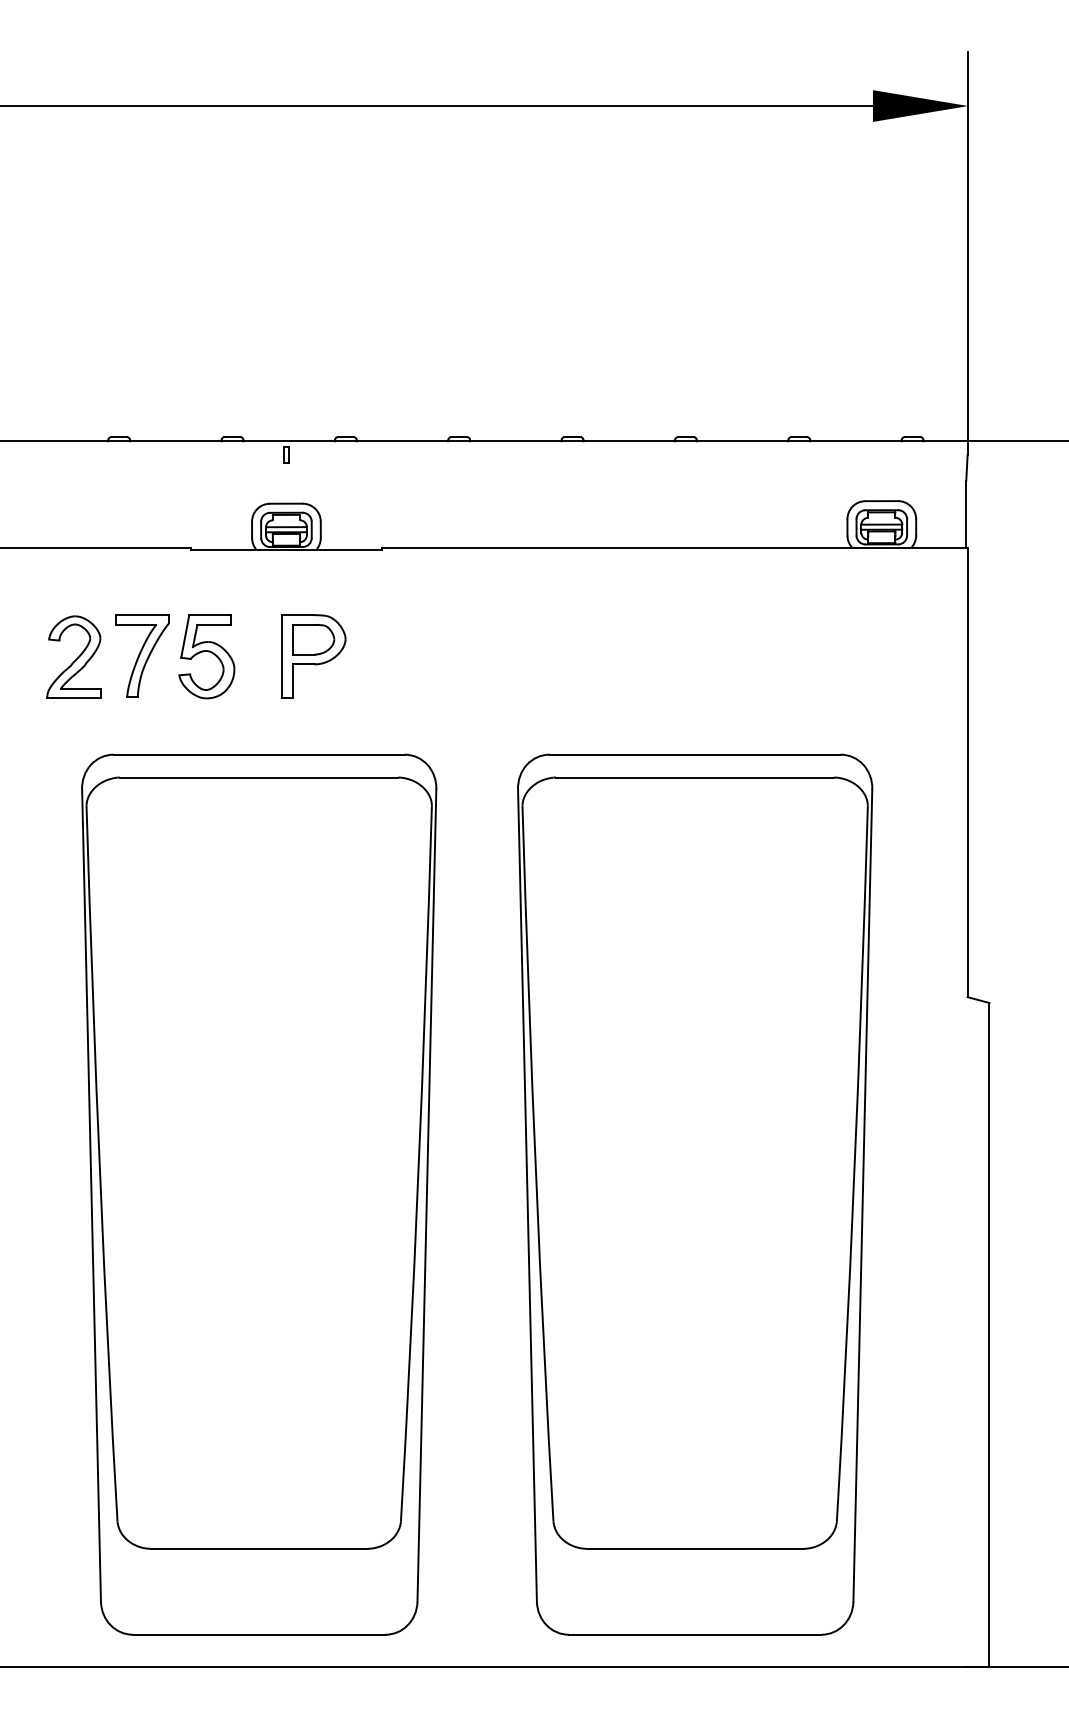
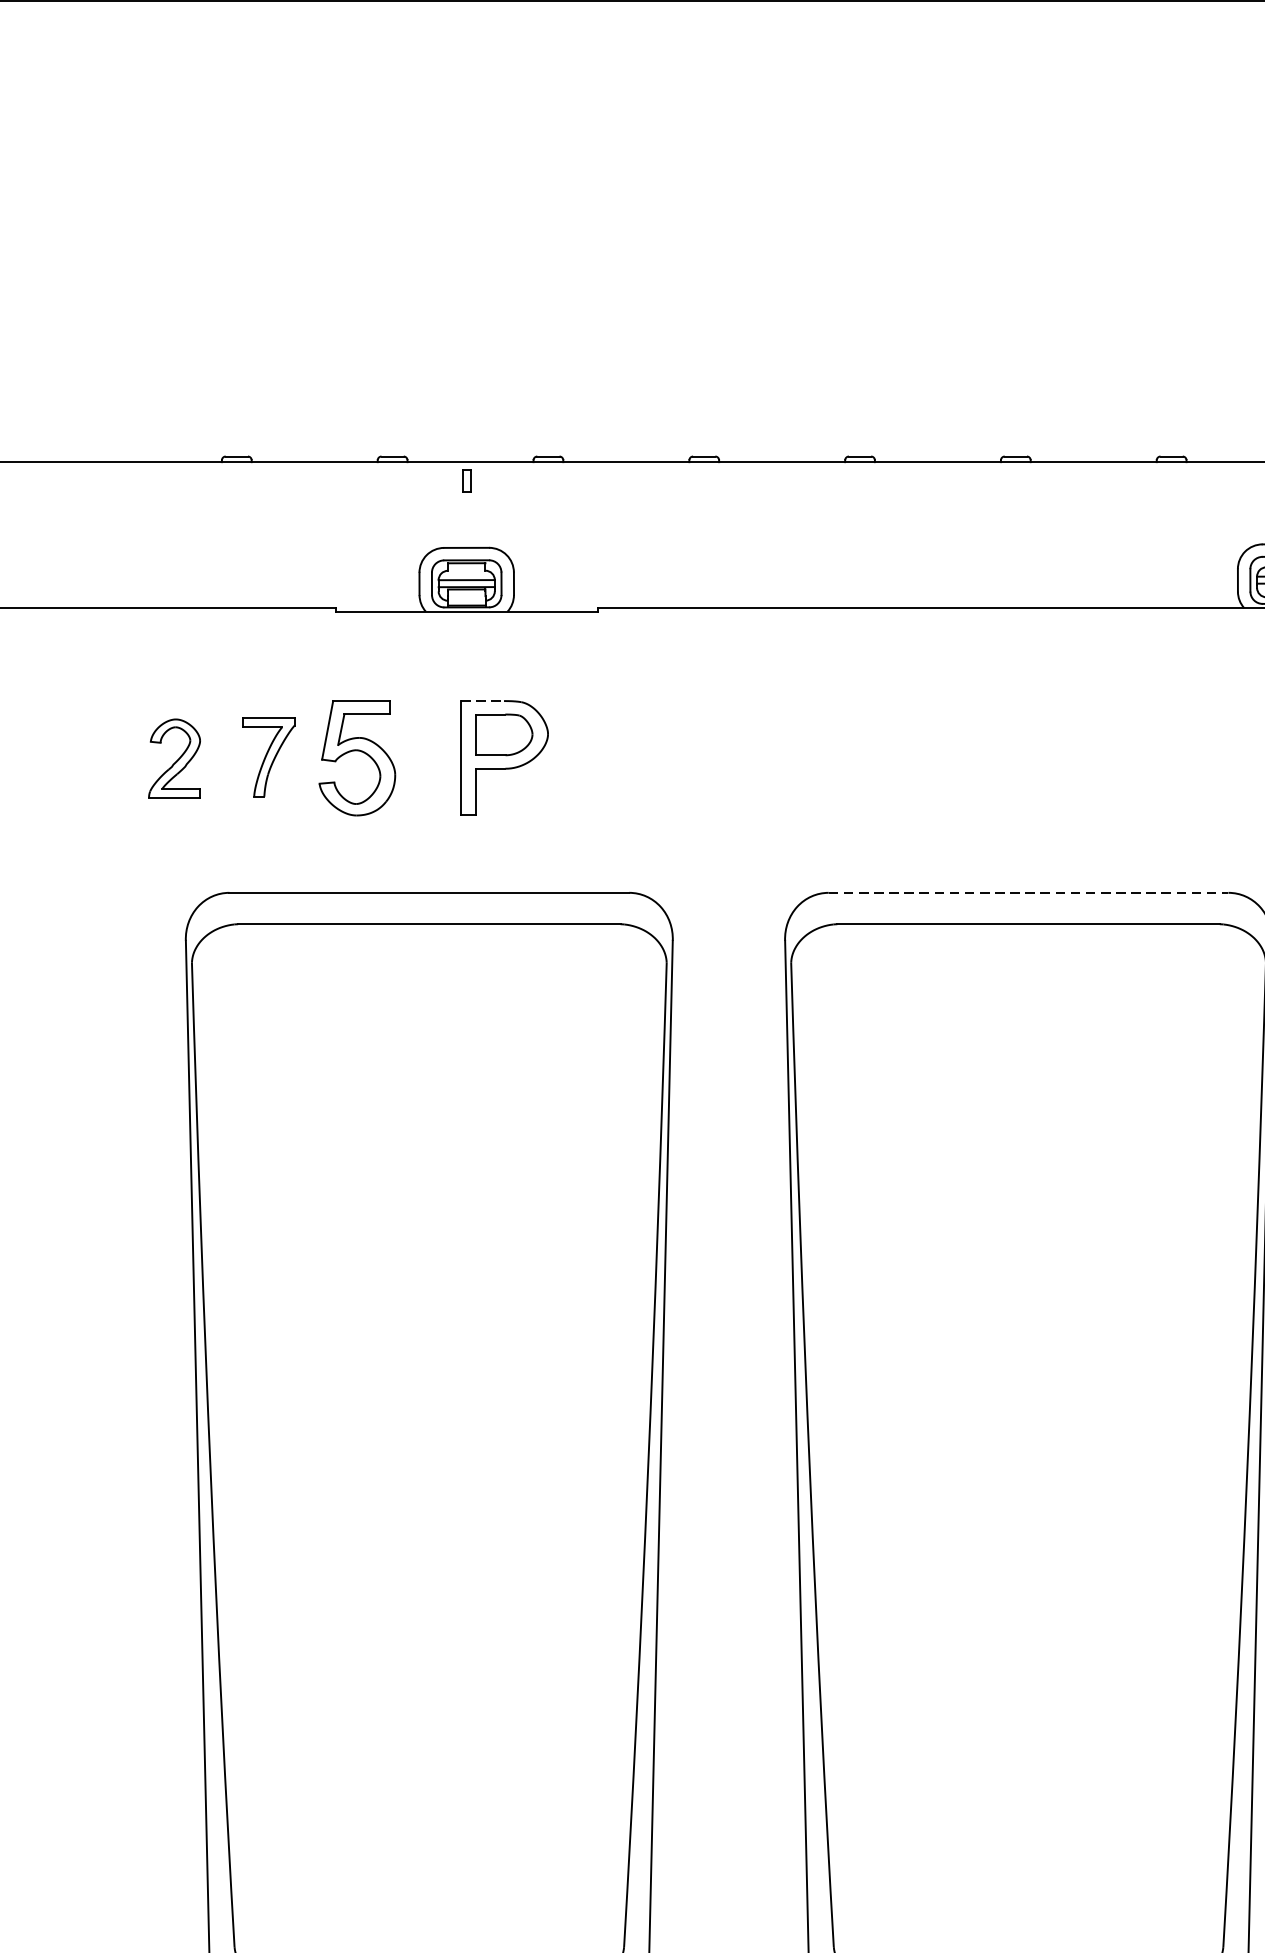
line: (297, 615) -> (481, 701), solid -> dashed
part: (142, 655) -> (268, 756), size x0.7
part: (73, 656) -> (174, 757), size x0.7
line: (695, 754) -> (1029, 892), solid -> dashed

